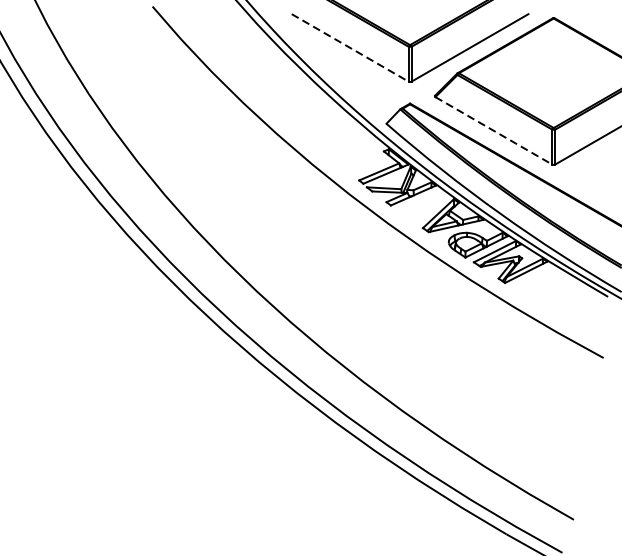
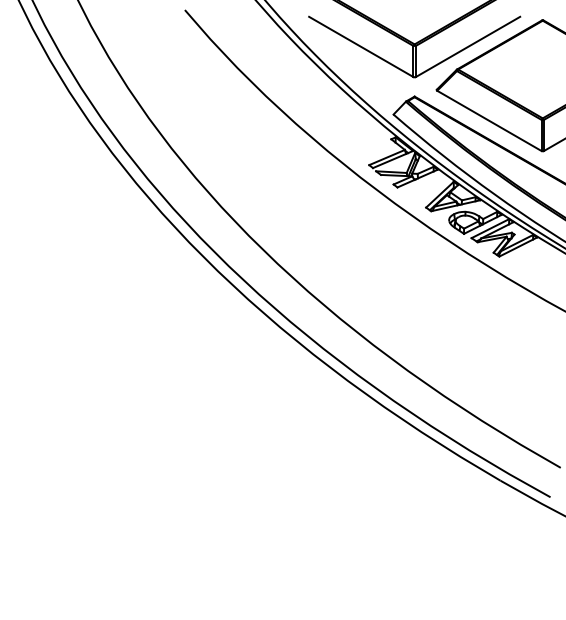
line: (350, 48) -> (361, 47), dashed -> solid
line: (494, 131) -> (489, 121), dashed -> solid

